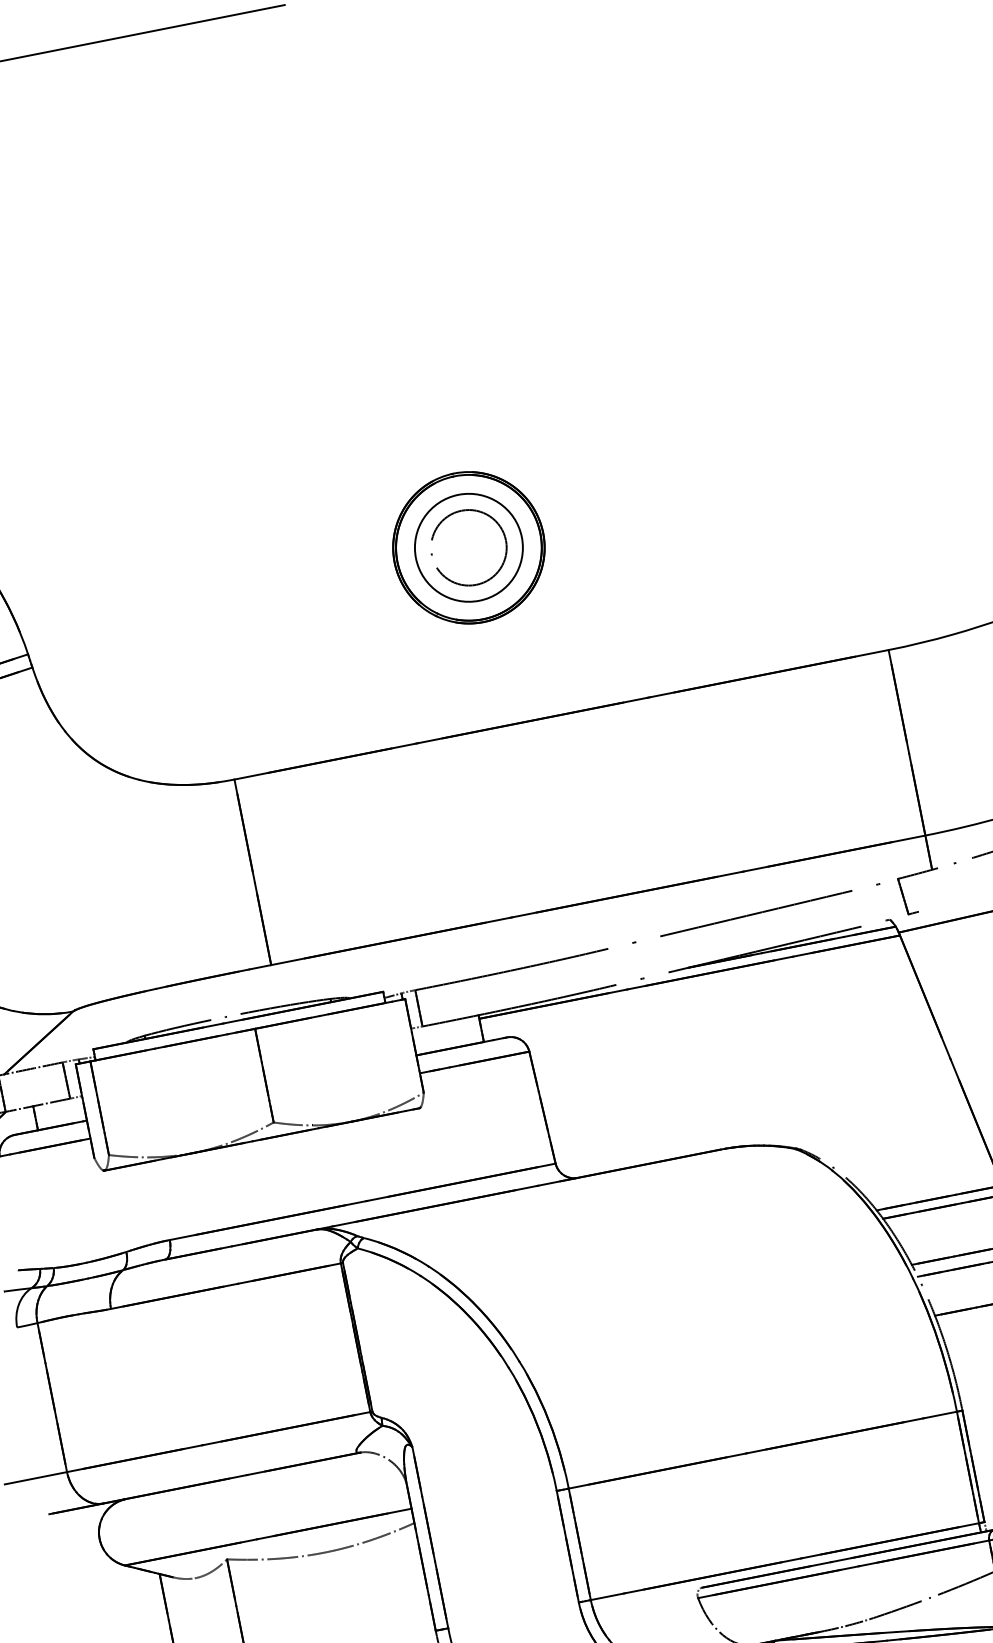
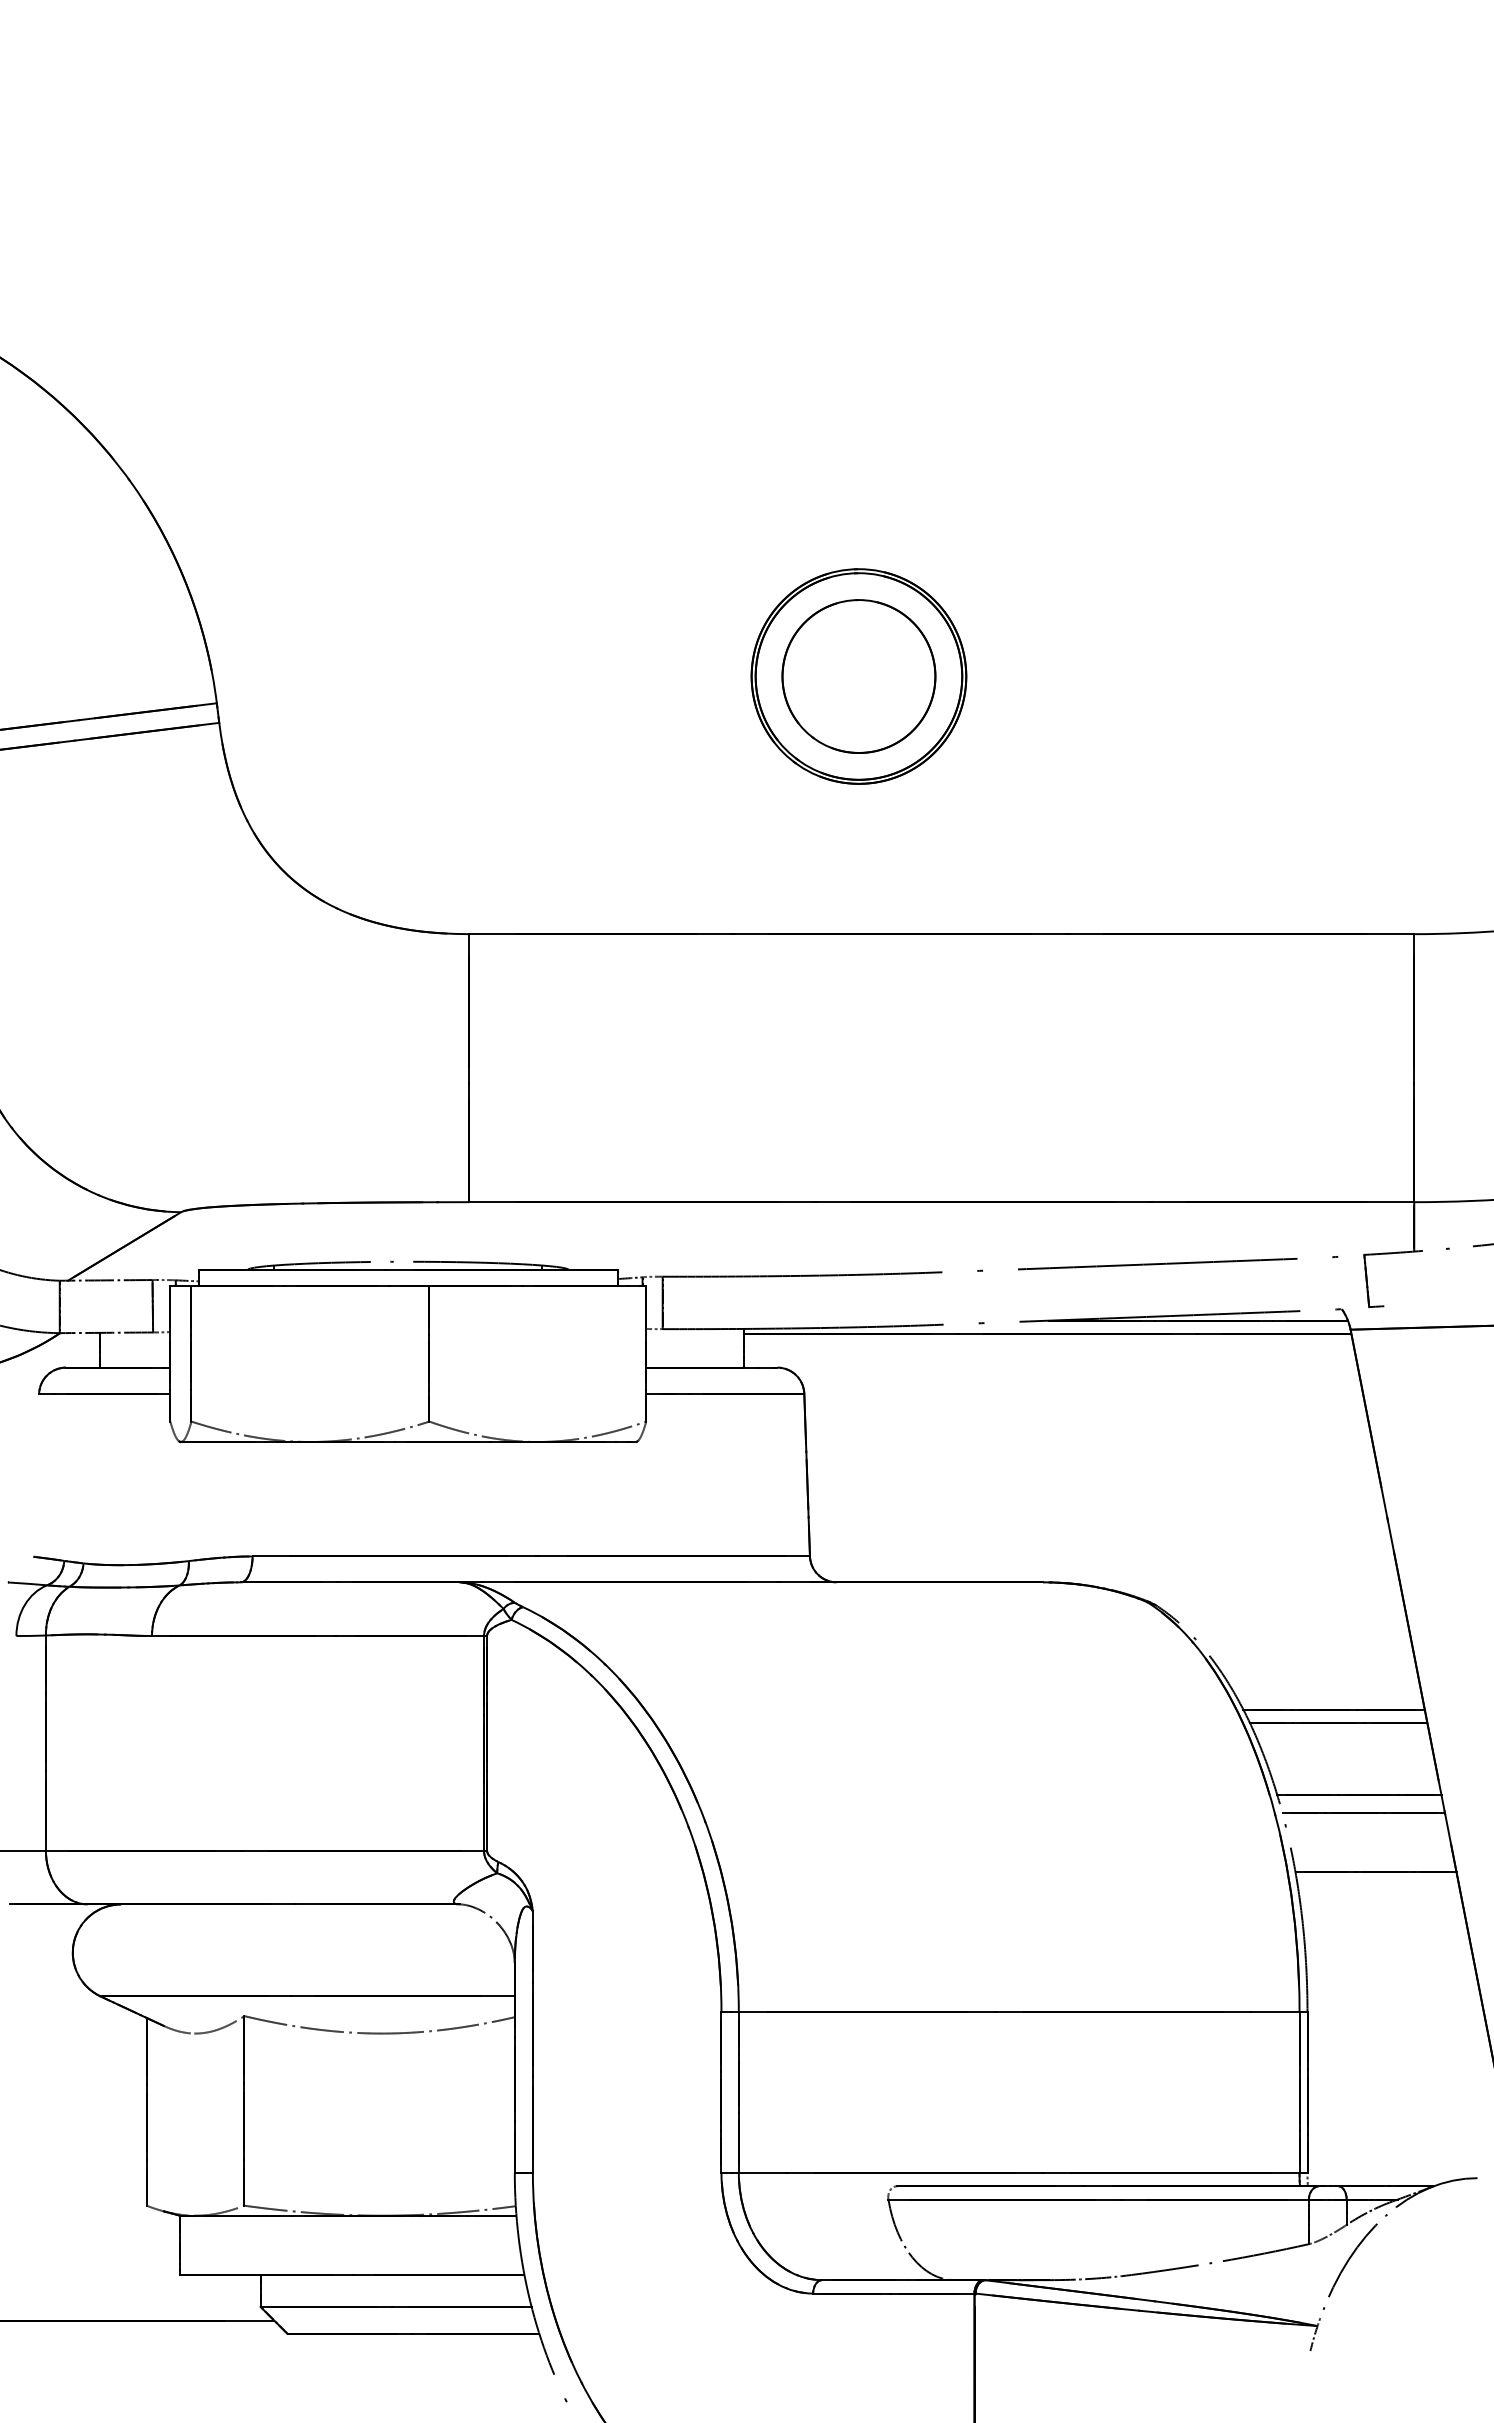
circle: (468, 547) -> (858, 676), size x1.43

